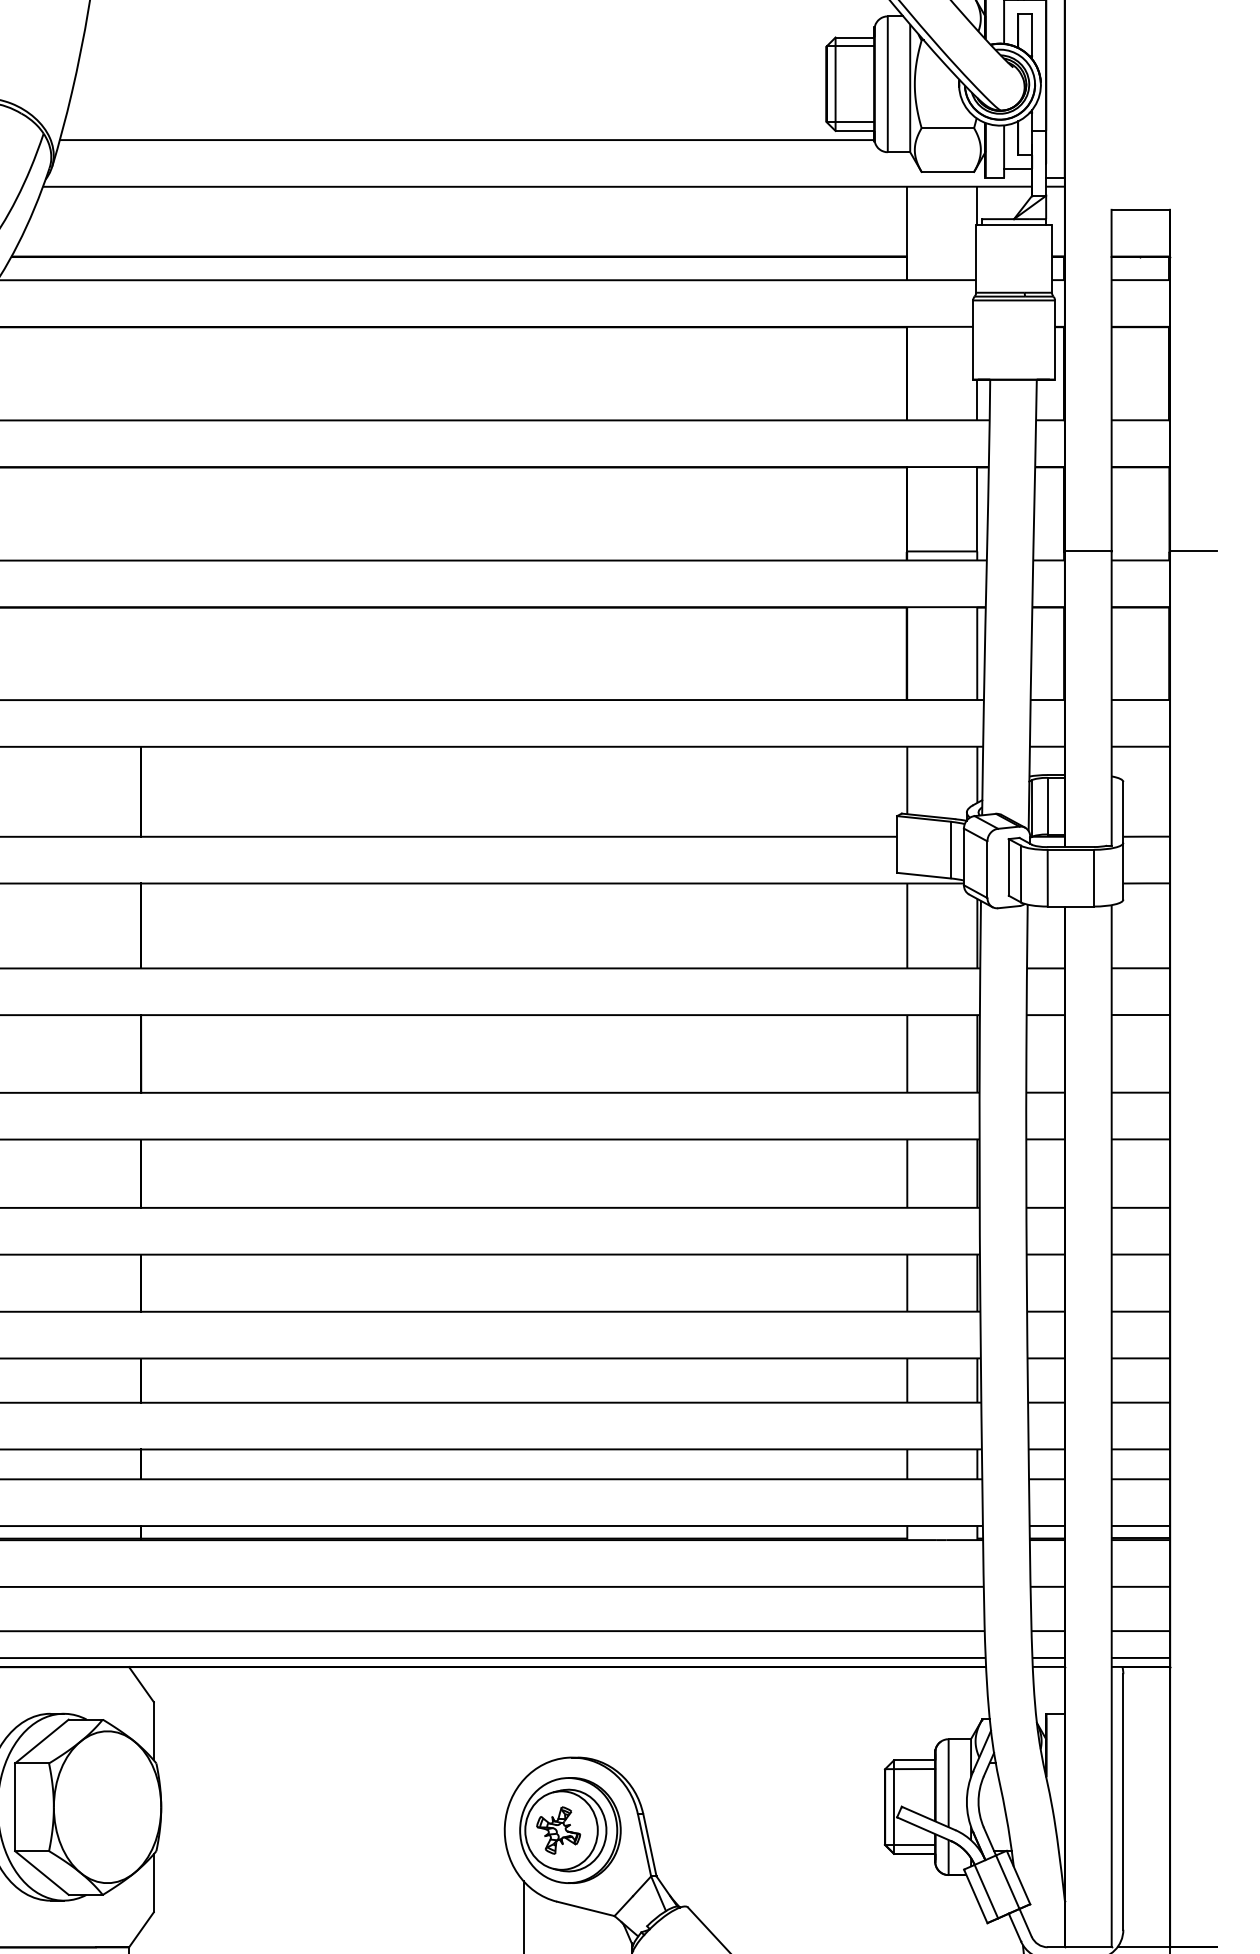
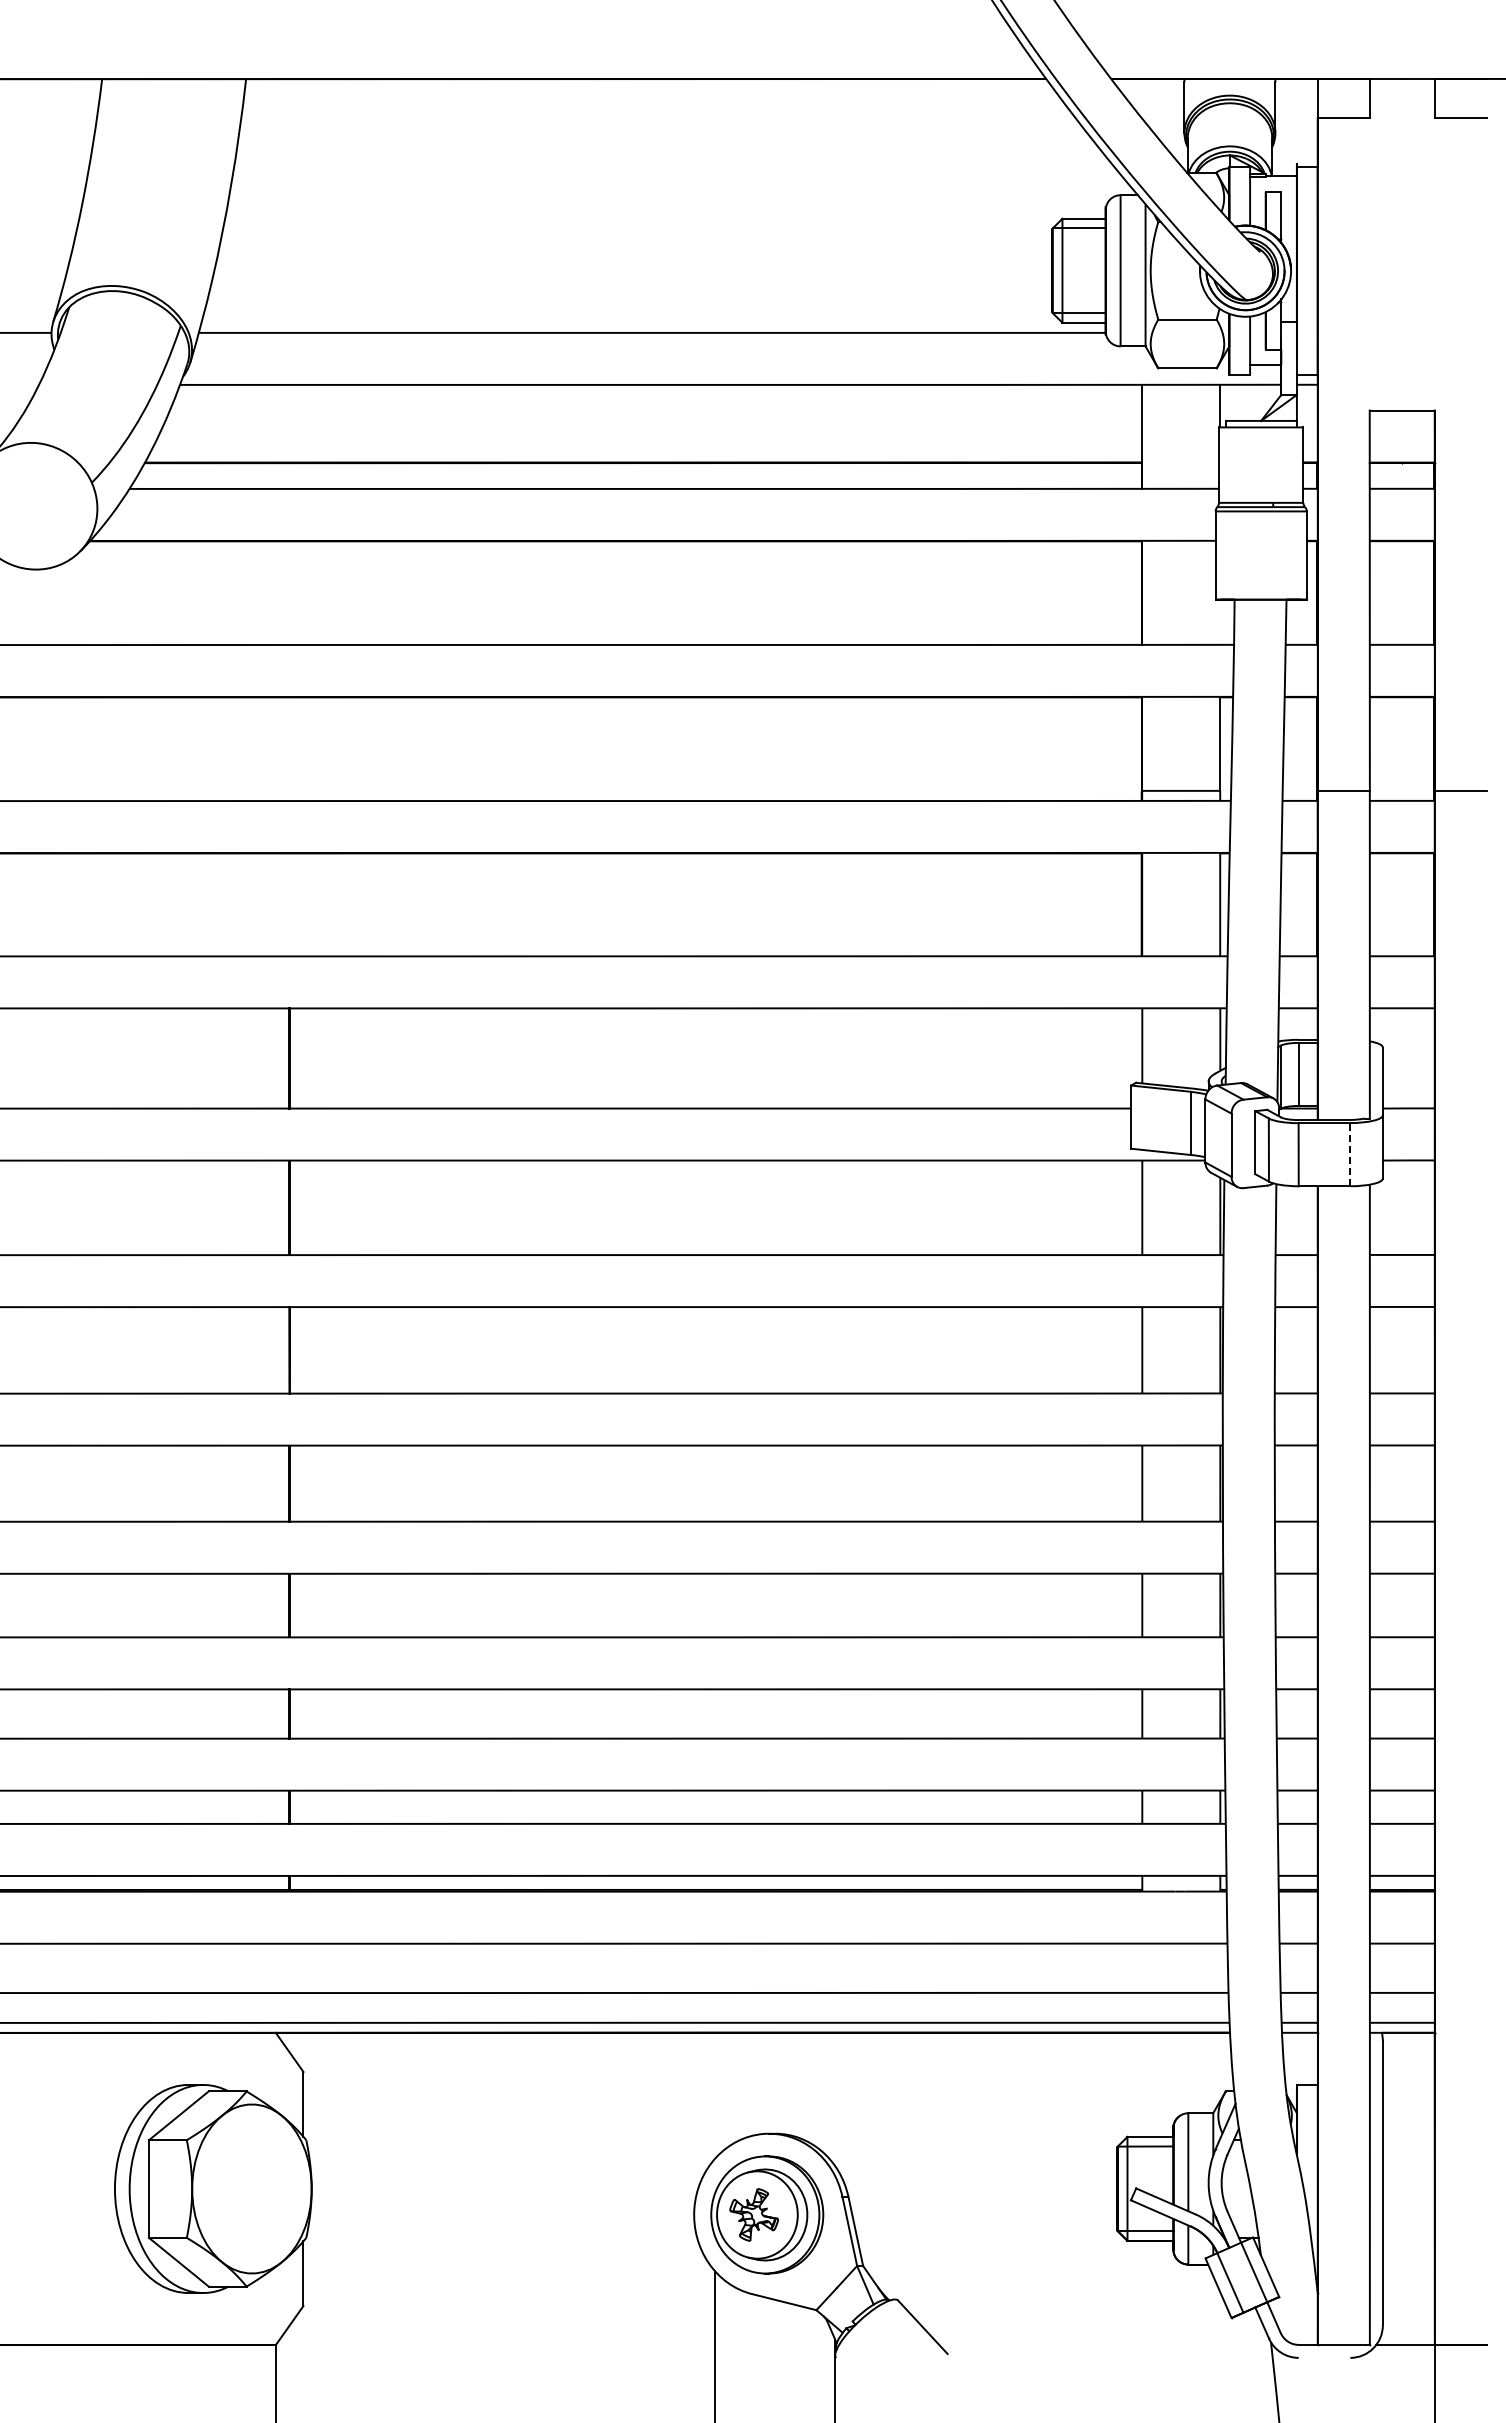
line: (977, 399) -> (1220, 621), removed
line: (1094, 878) -> (1350, 1154), solid -> dashed

